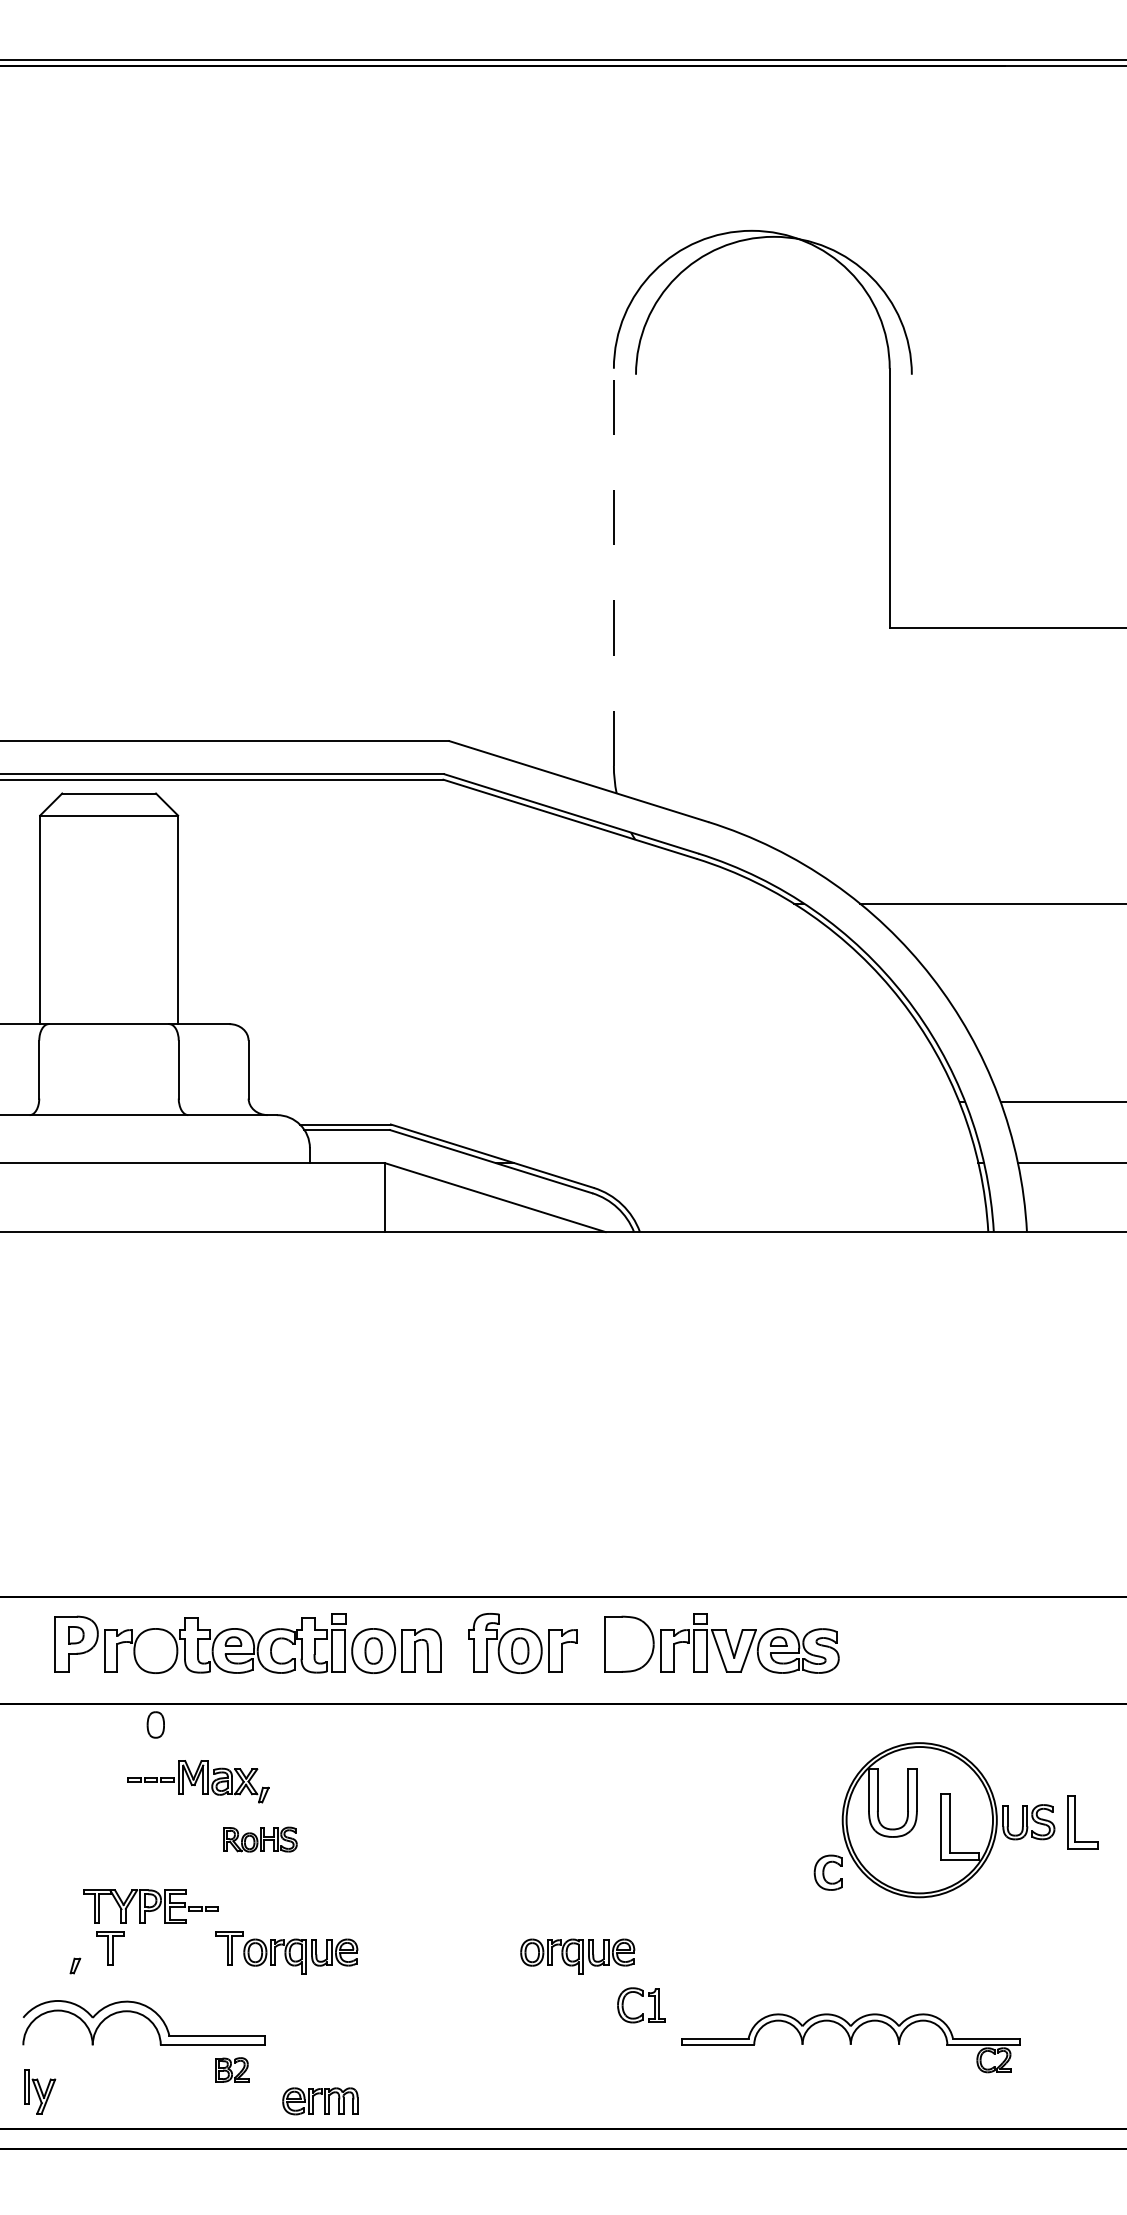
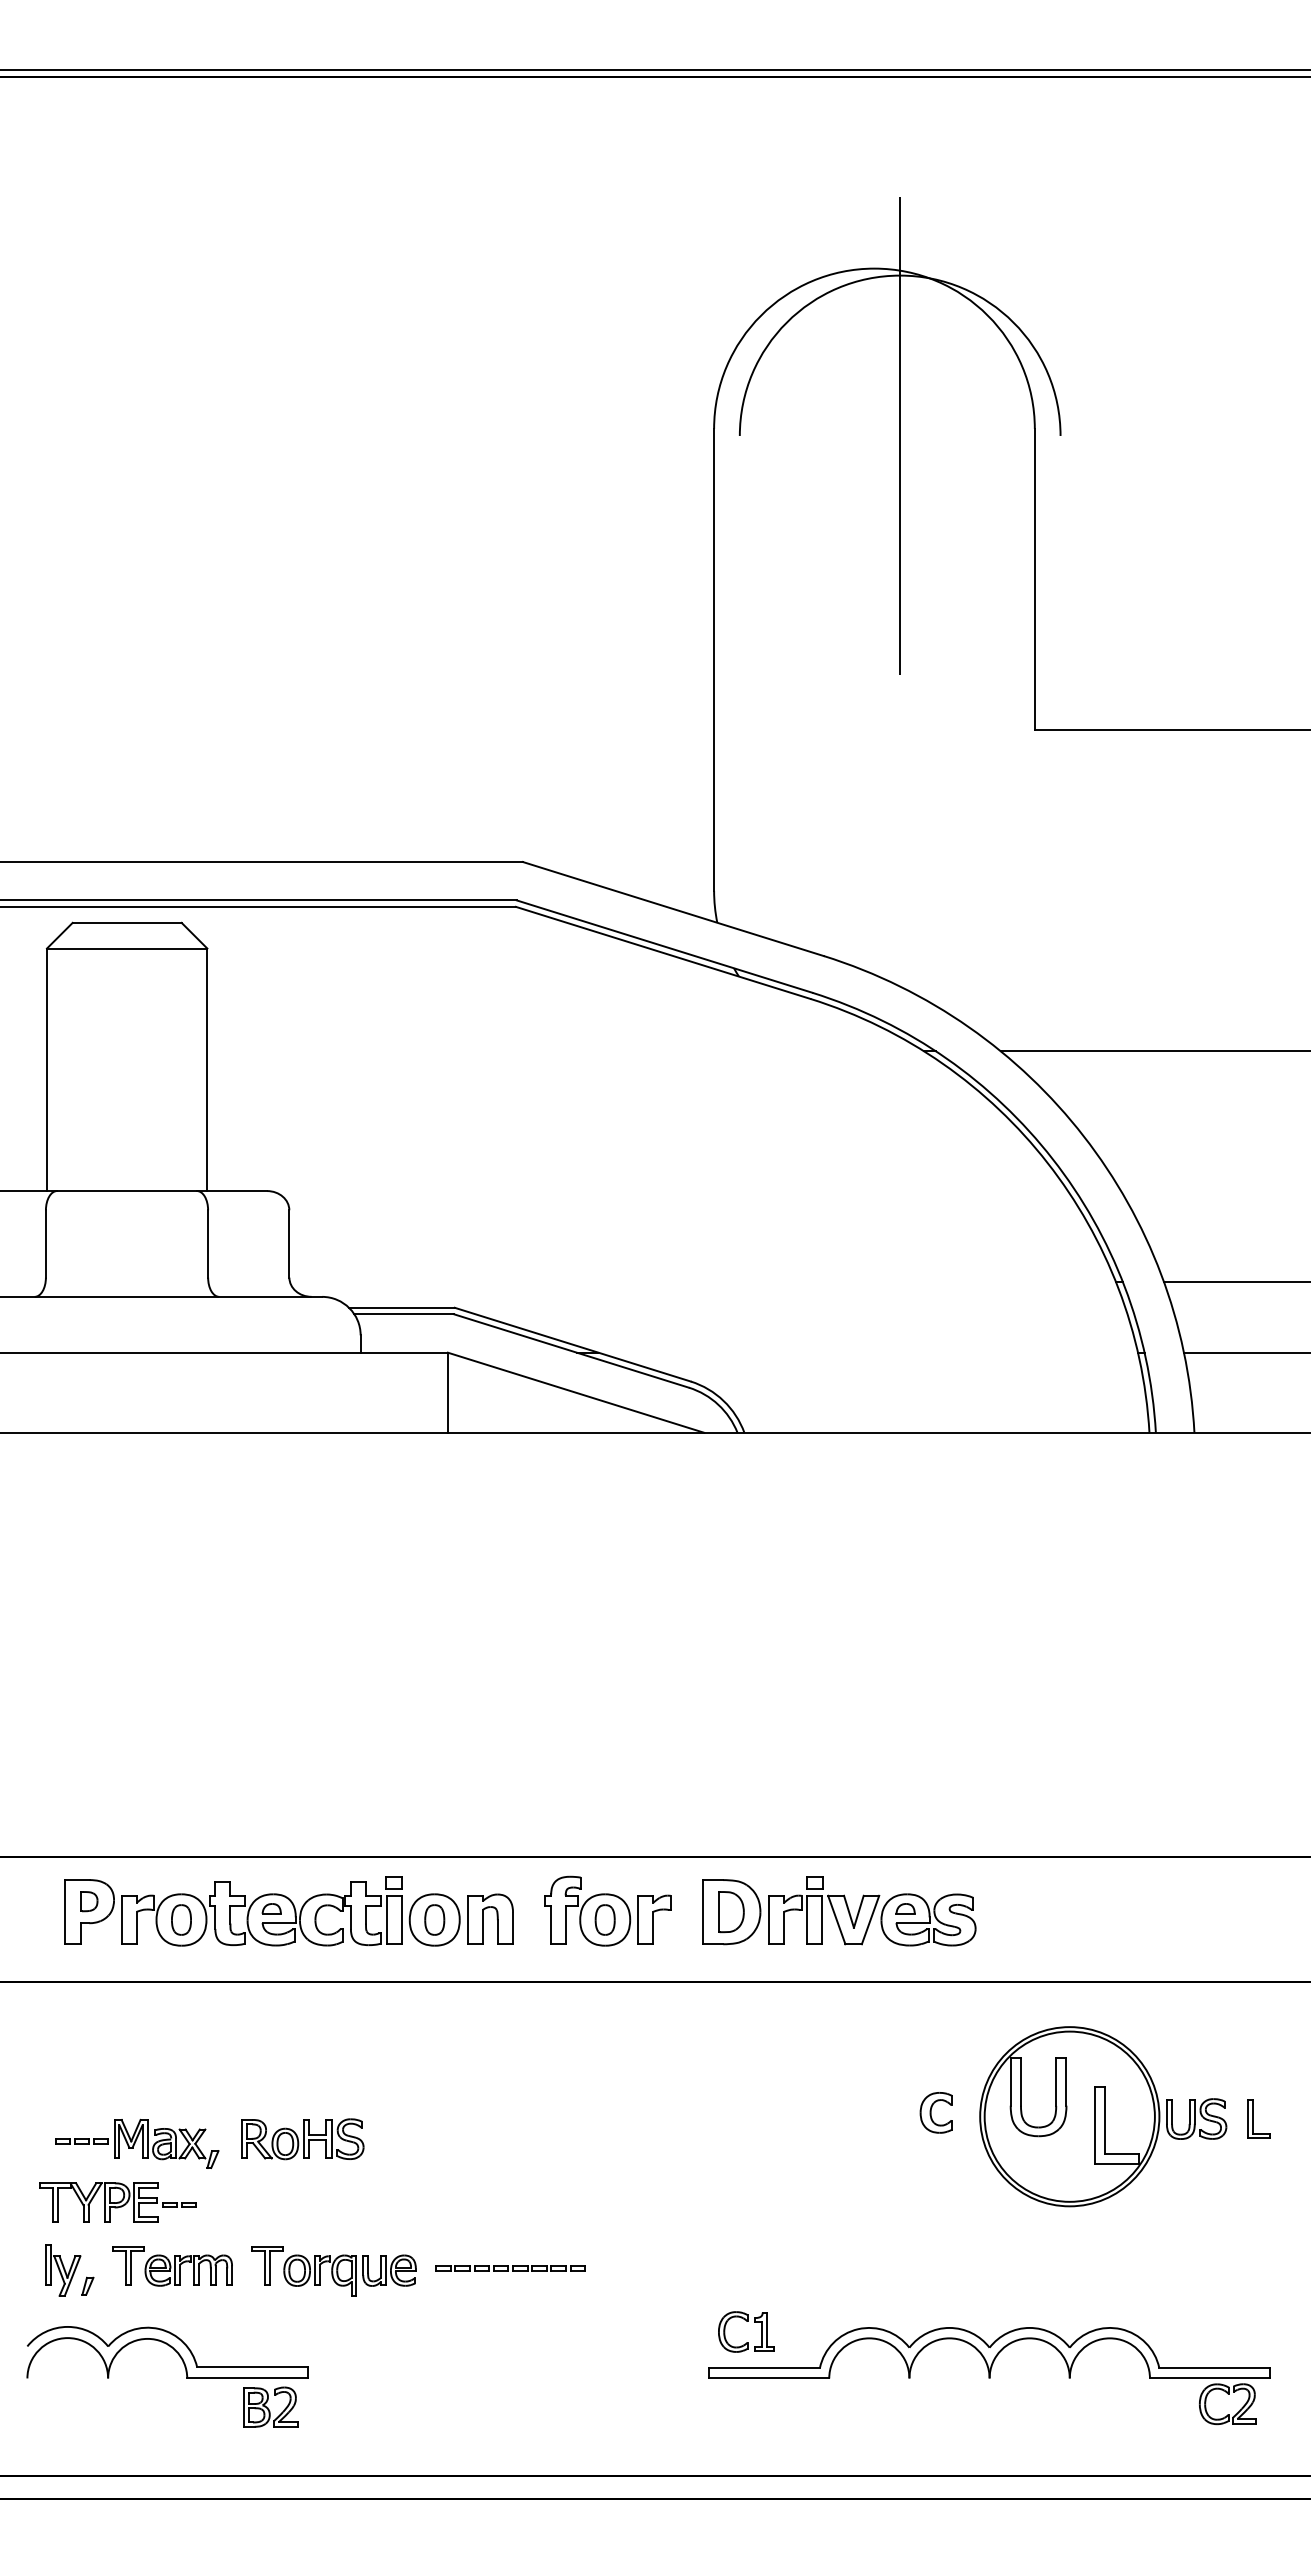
line: (774, 374) -> (900, 435), added
line: (614, 566) -> (714, 659), dashed -> solid
part: (628, 1644) -> (731, 1912), added
part: (155, 1724) -> (181, 1919), moved
part: (198, 1781) -> (137, 2143), moved
part: (1082, 1821) -> (1258, 2118), size x0.62
part: (259, 1839) -> (302, 2139), size x1.43
part: (827, 1872) -> (935, 2112), moved
part: (150, 1906) -> (117, 2202), moved
part: (438, 1950) -> (510, 2268), added
part: (577, 1956) -> (671, 2275), removed
part: (850, 2043) -> (989, 2376), size x1.43
part: (232, 2069) -> (270, 2406), size x1.43
part: (40, 2091) -> (63, 2270), moved
part: (320, 2101) -> (188, 2270), moved

